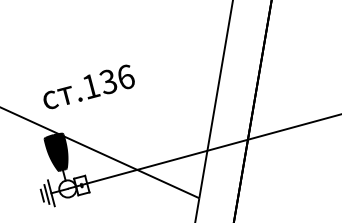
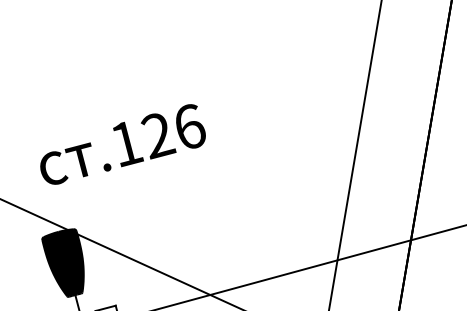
text: (108, 82) -> (158, 136), .136 -> .126

